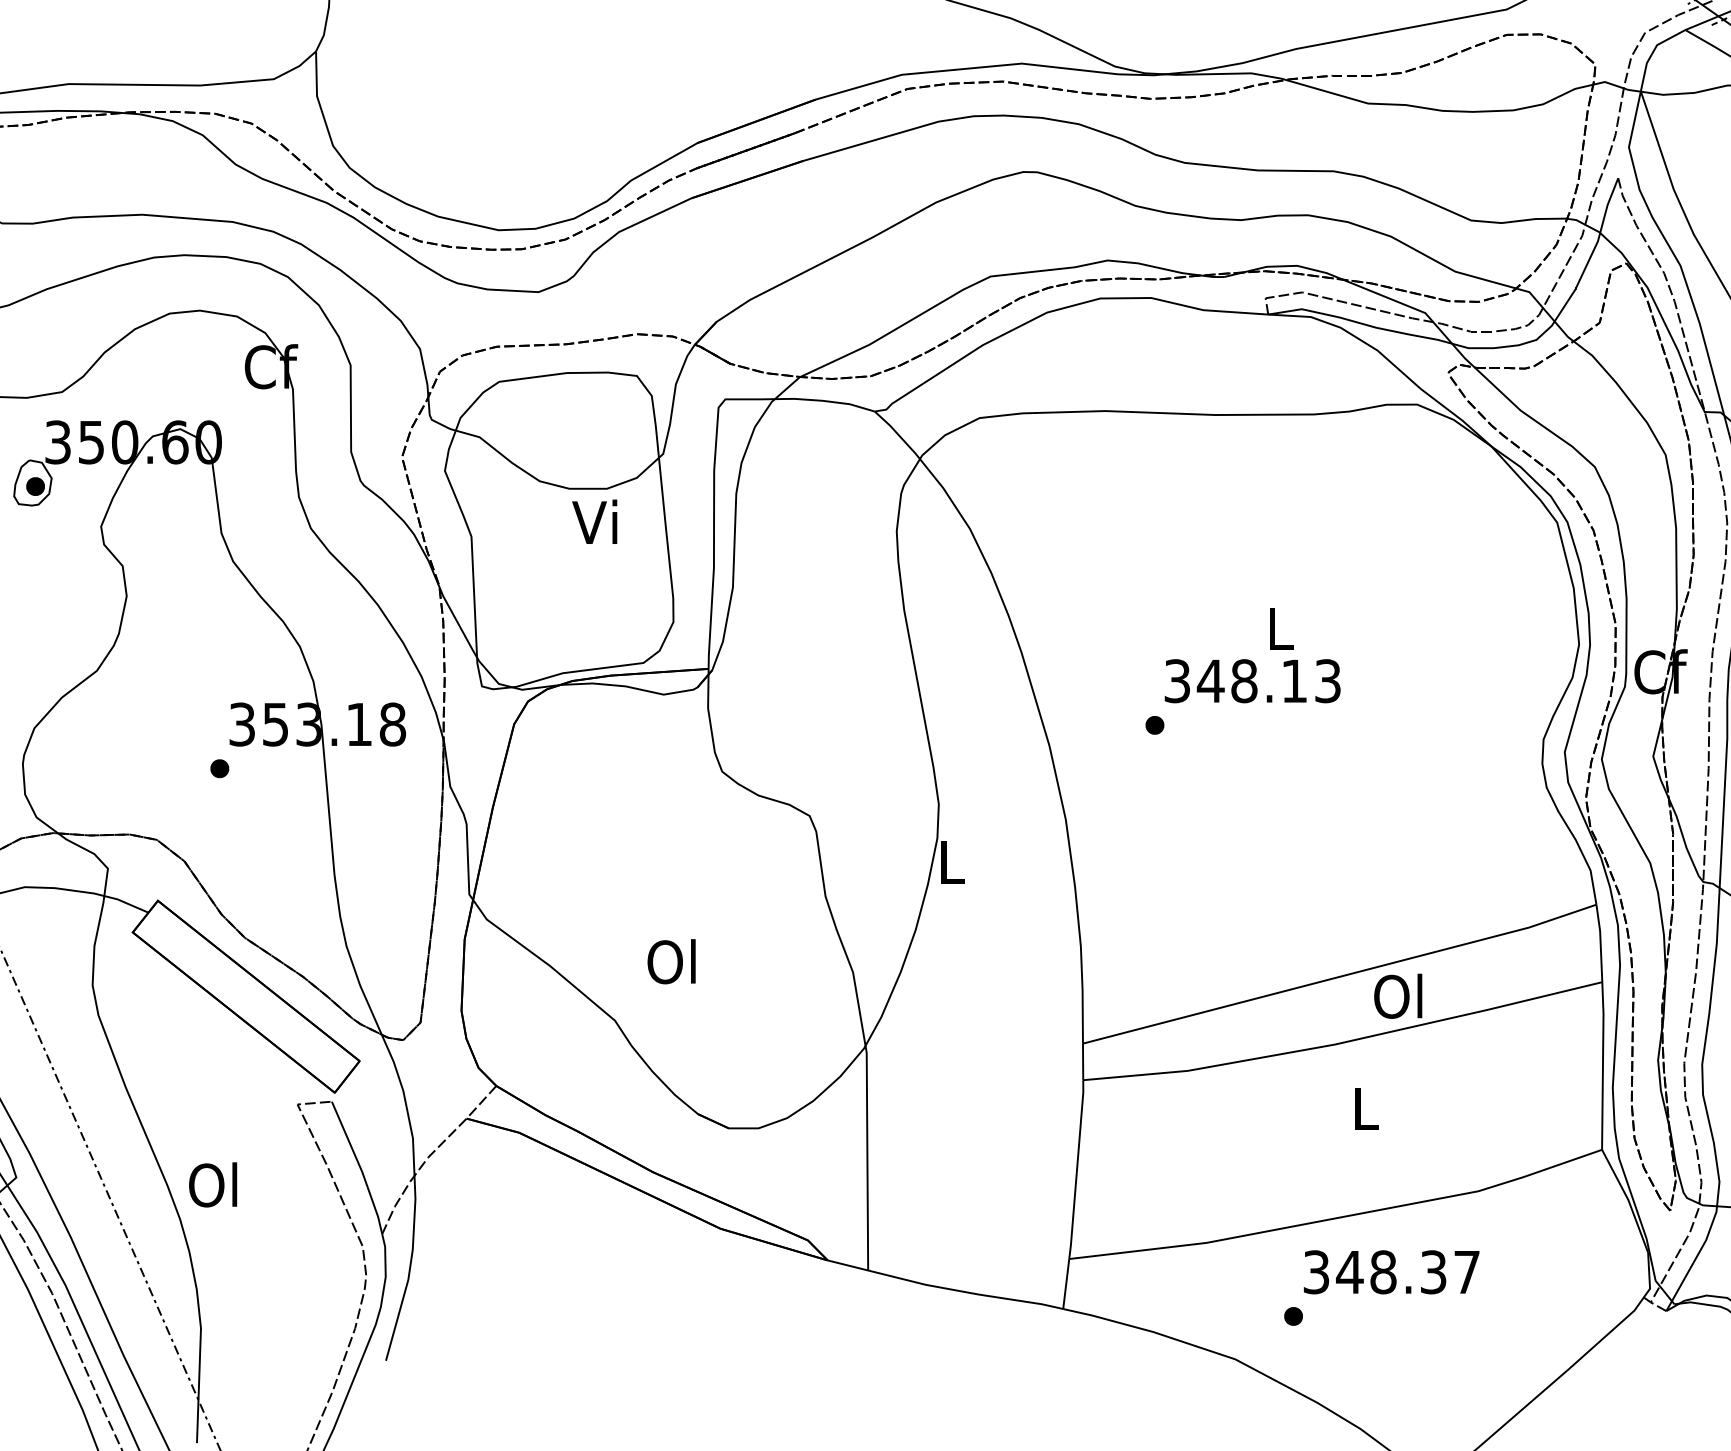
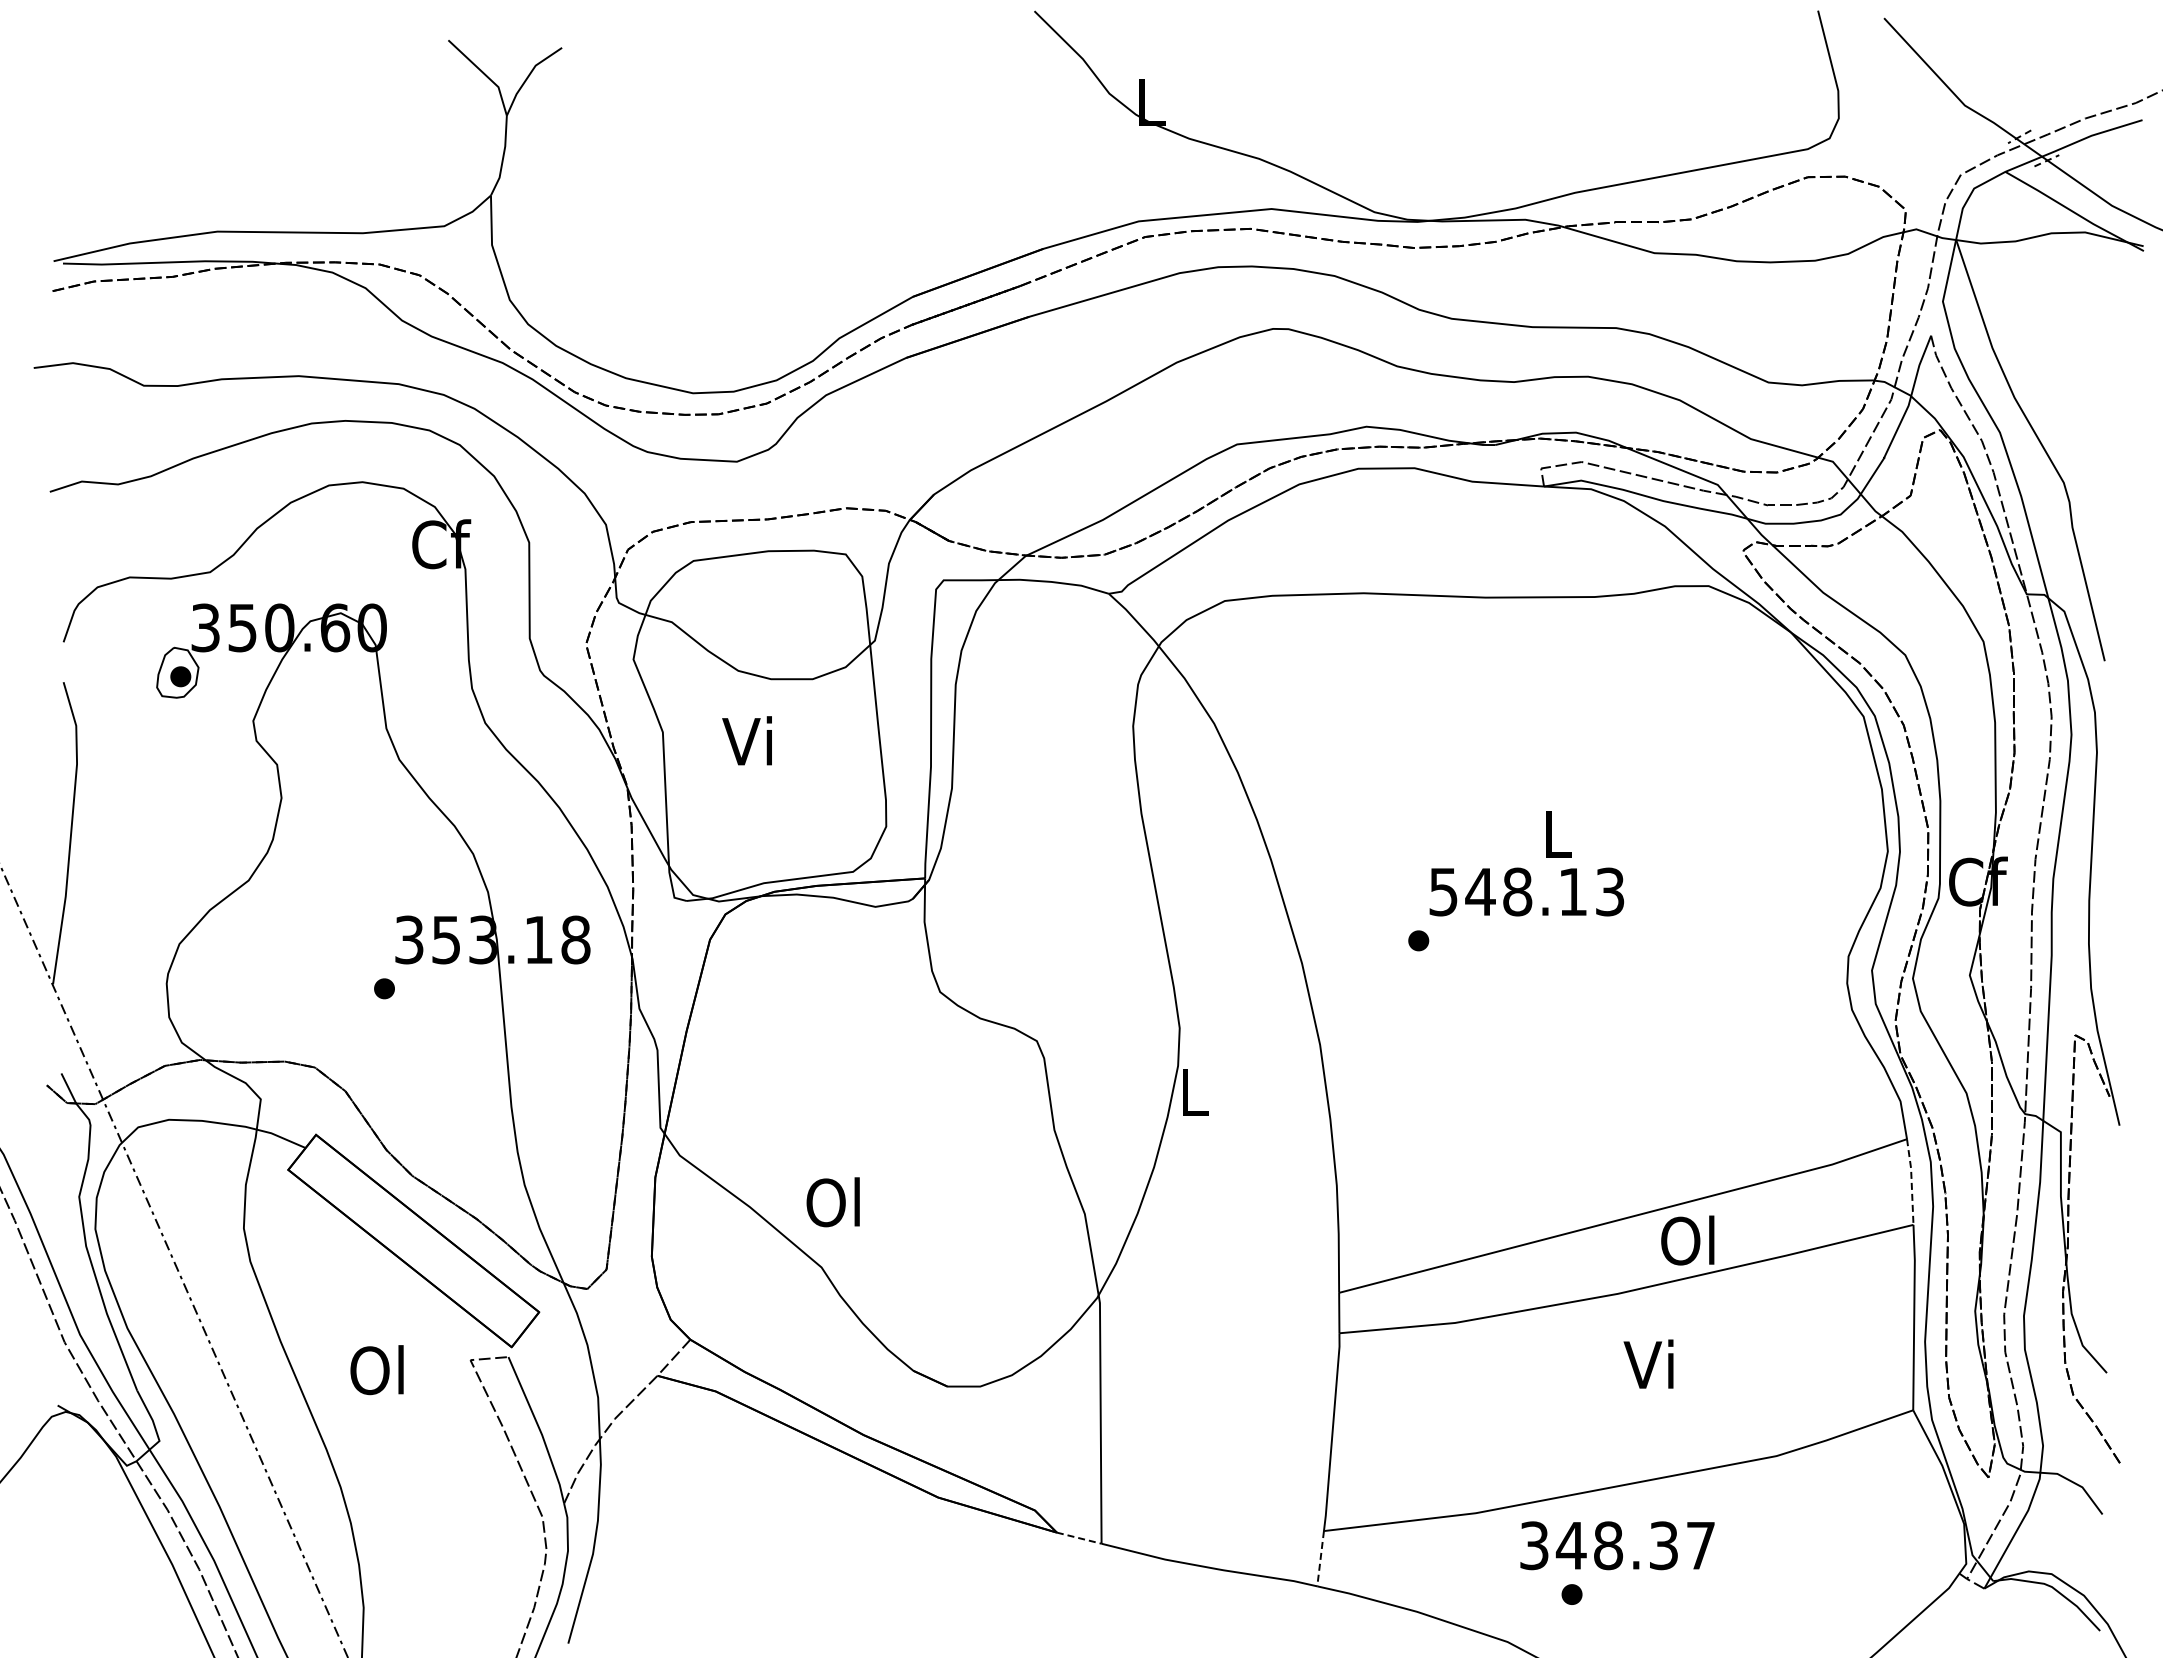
text: (594, 521) -> (746, 740), moved
text: (1177, 680) -> (1443, 891), 348.13 -> 548.13
line: (1600, 942) -> (1911, 1181), solid -> dashed
text: (670, 961) -> (832, 1202), moved
text: (1362, 1107) -> (1648, 1363), L -> Vi
text: (212, 1185) -> (376, 1370), moved
line: (848, 1265) -> (1079, 1538), solid -> dashed
text: (1391, 1272) -> (1617, 1545), moved
line: (1066, 1283) -> (1320, 1558), solid -> dashed

